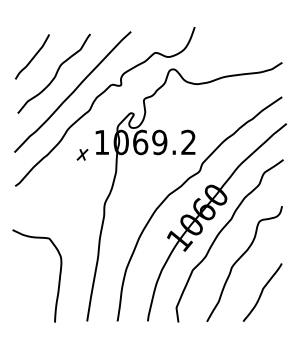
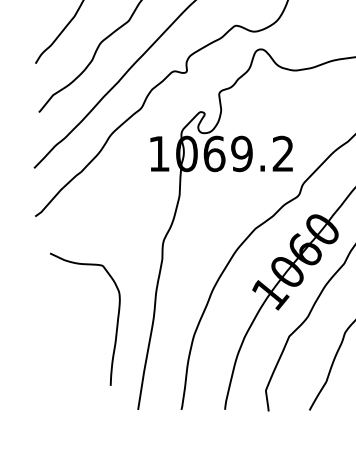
part: (82, 154) -> (131, 171), removed
curve: (58, 279) -> (115, 324), moved

